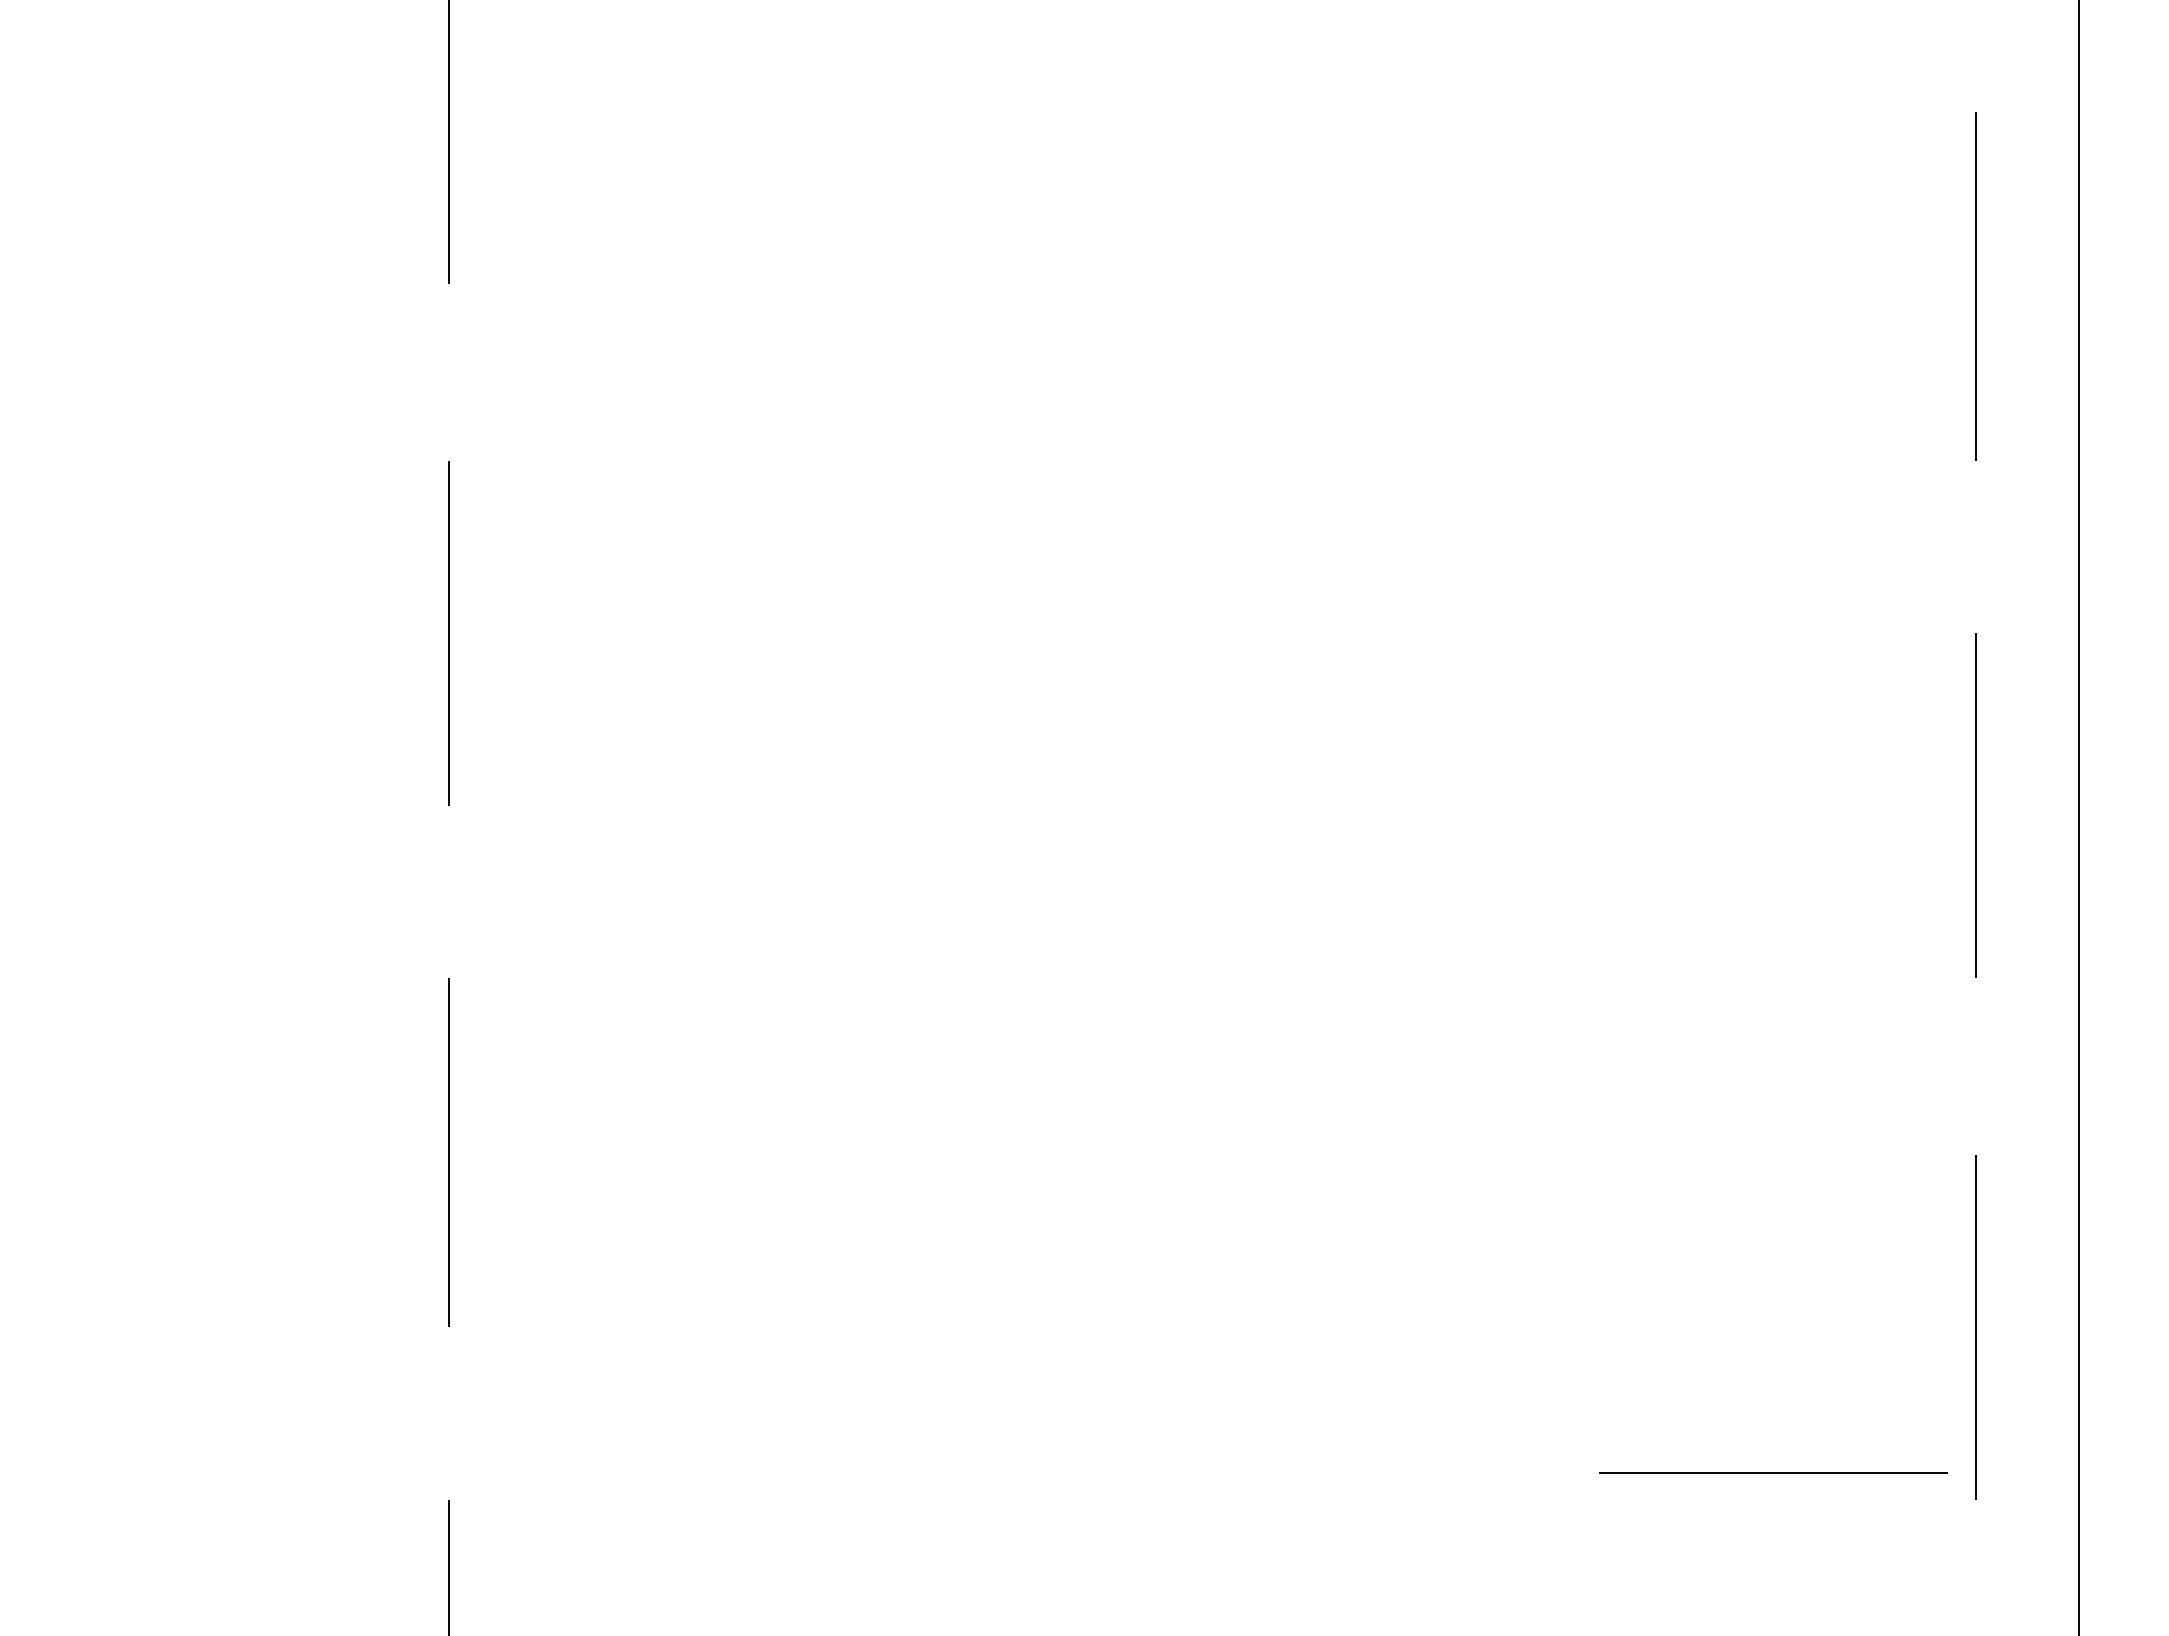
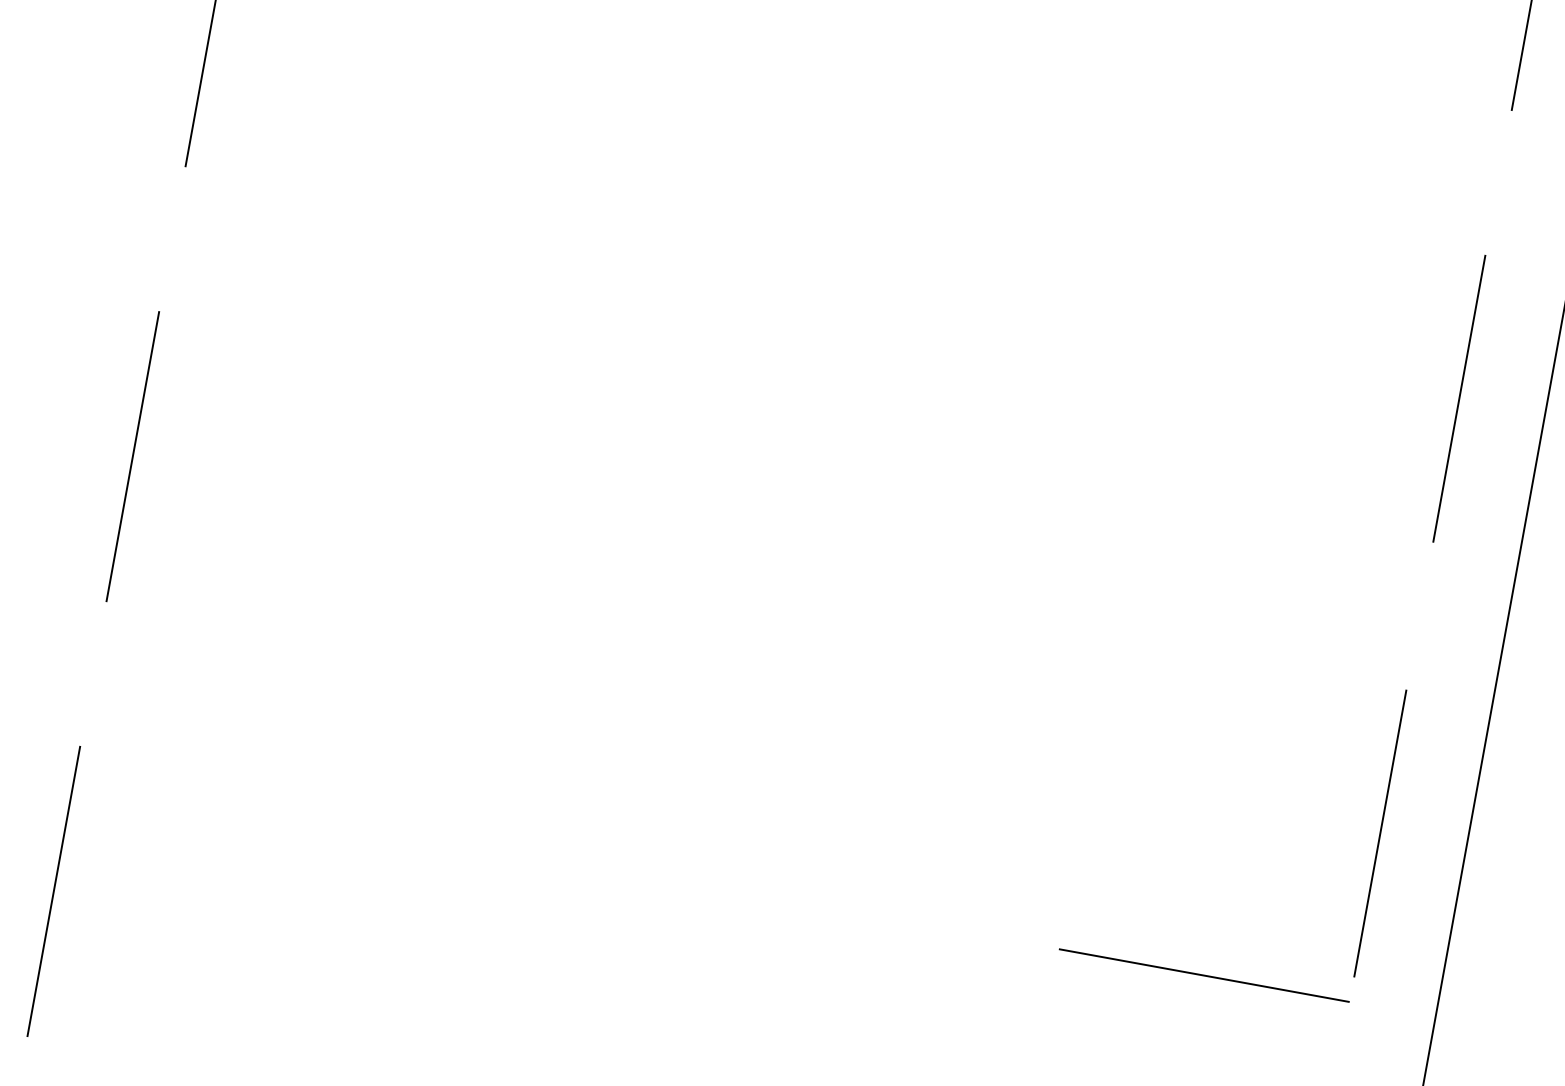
line: (1773, 1472) -> (1204, 975), moved

